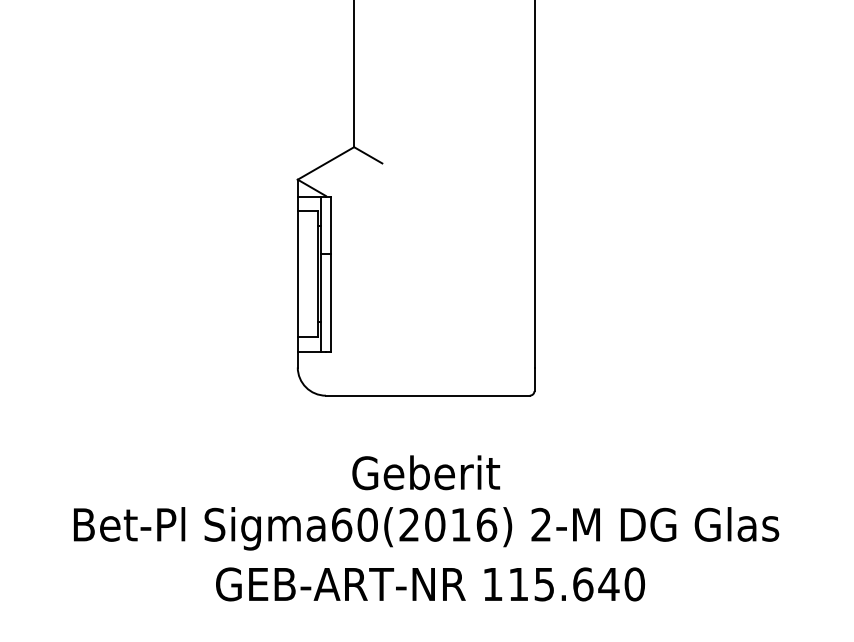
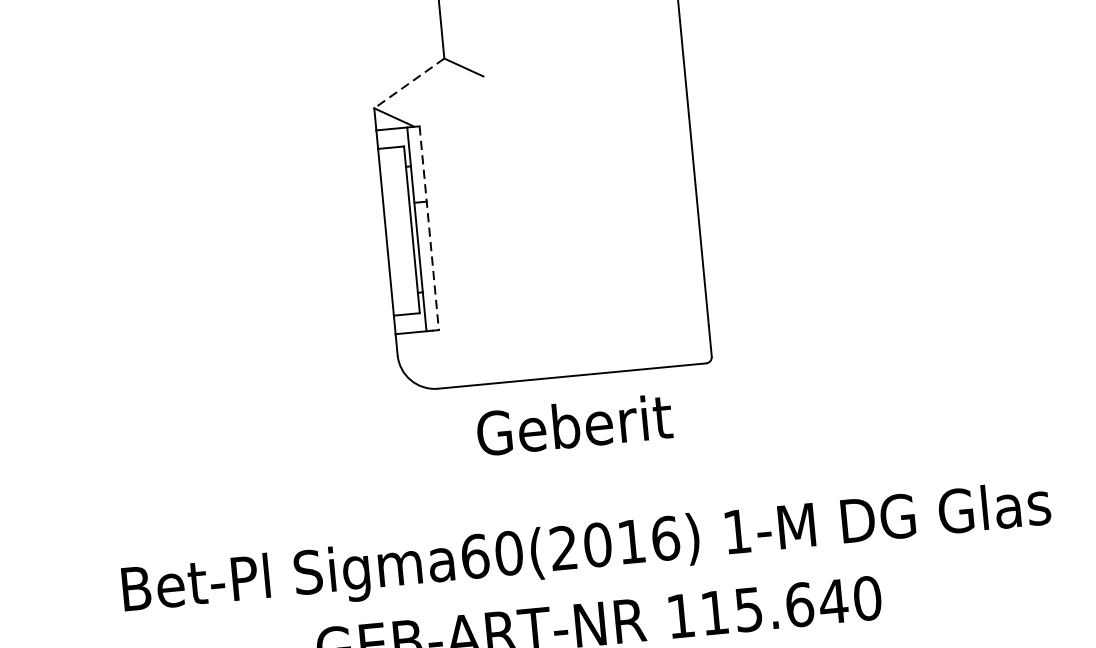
line: (325, 163) -> (408, 83), solid -> dashed
line: (330, 274) -> (429, 228), solid -> dashed
text: (426, 472) -> (574, 424), moved
text: (540, 524) -> (736, 531), 2-M -> 1-M

